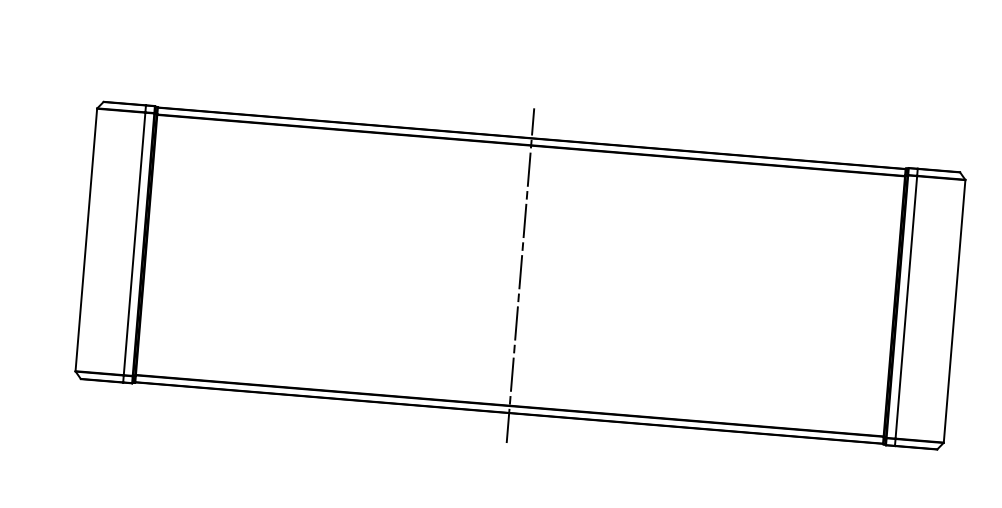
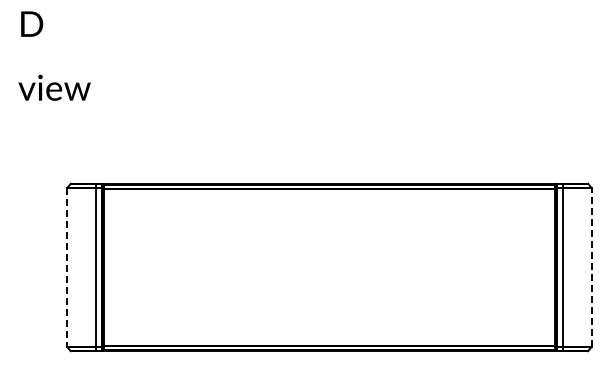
line: (86, 240) -> (67, 267), solid -> dashed
line: (520, 275) -> (329, 267), removed
line: (954, 309) -> (591, 266), solid -> dashed

